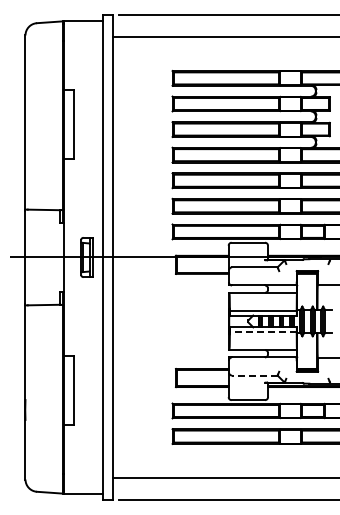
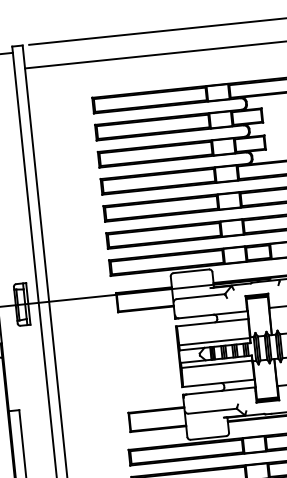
line: (262, 332) -> (216, 364), dashed -> solid
line: (254, 375) -> (212, 411), dashed -> solid

